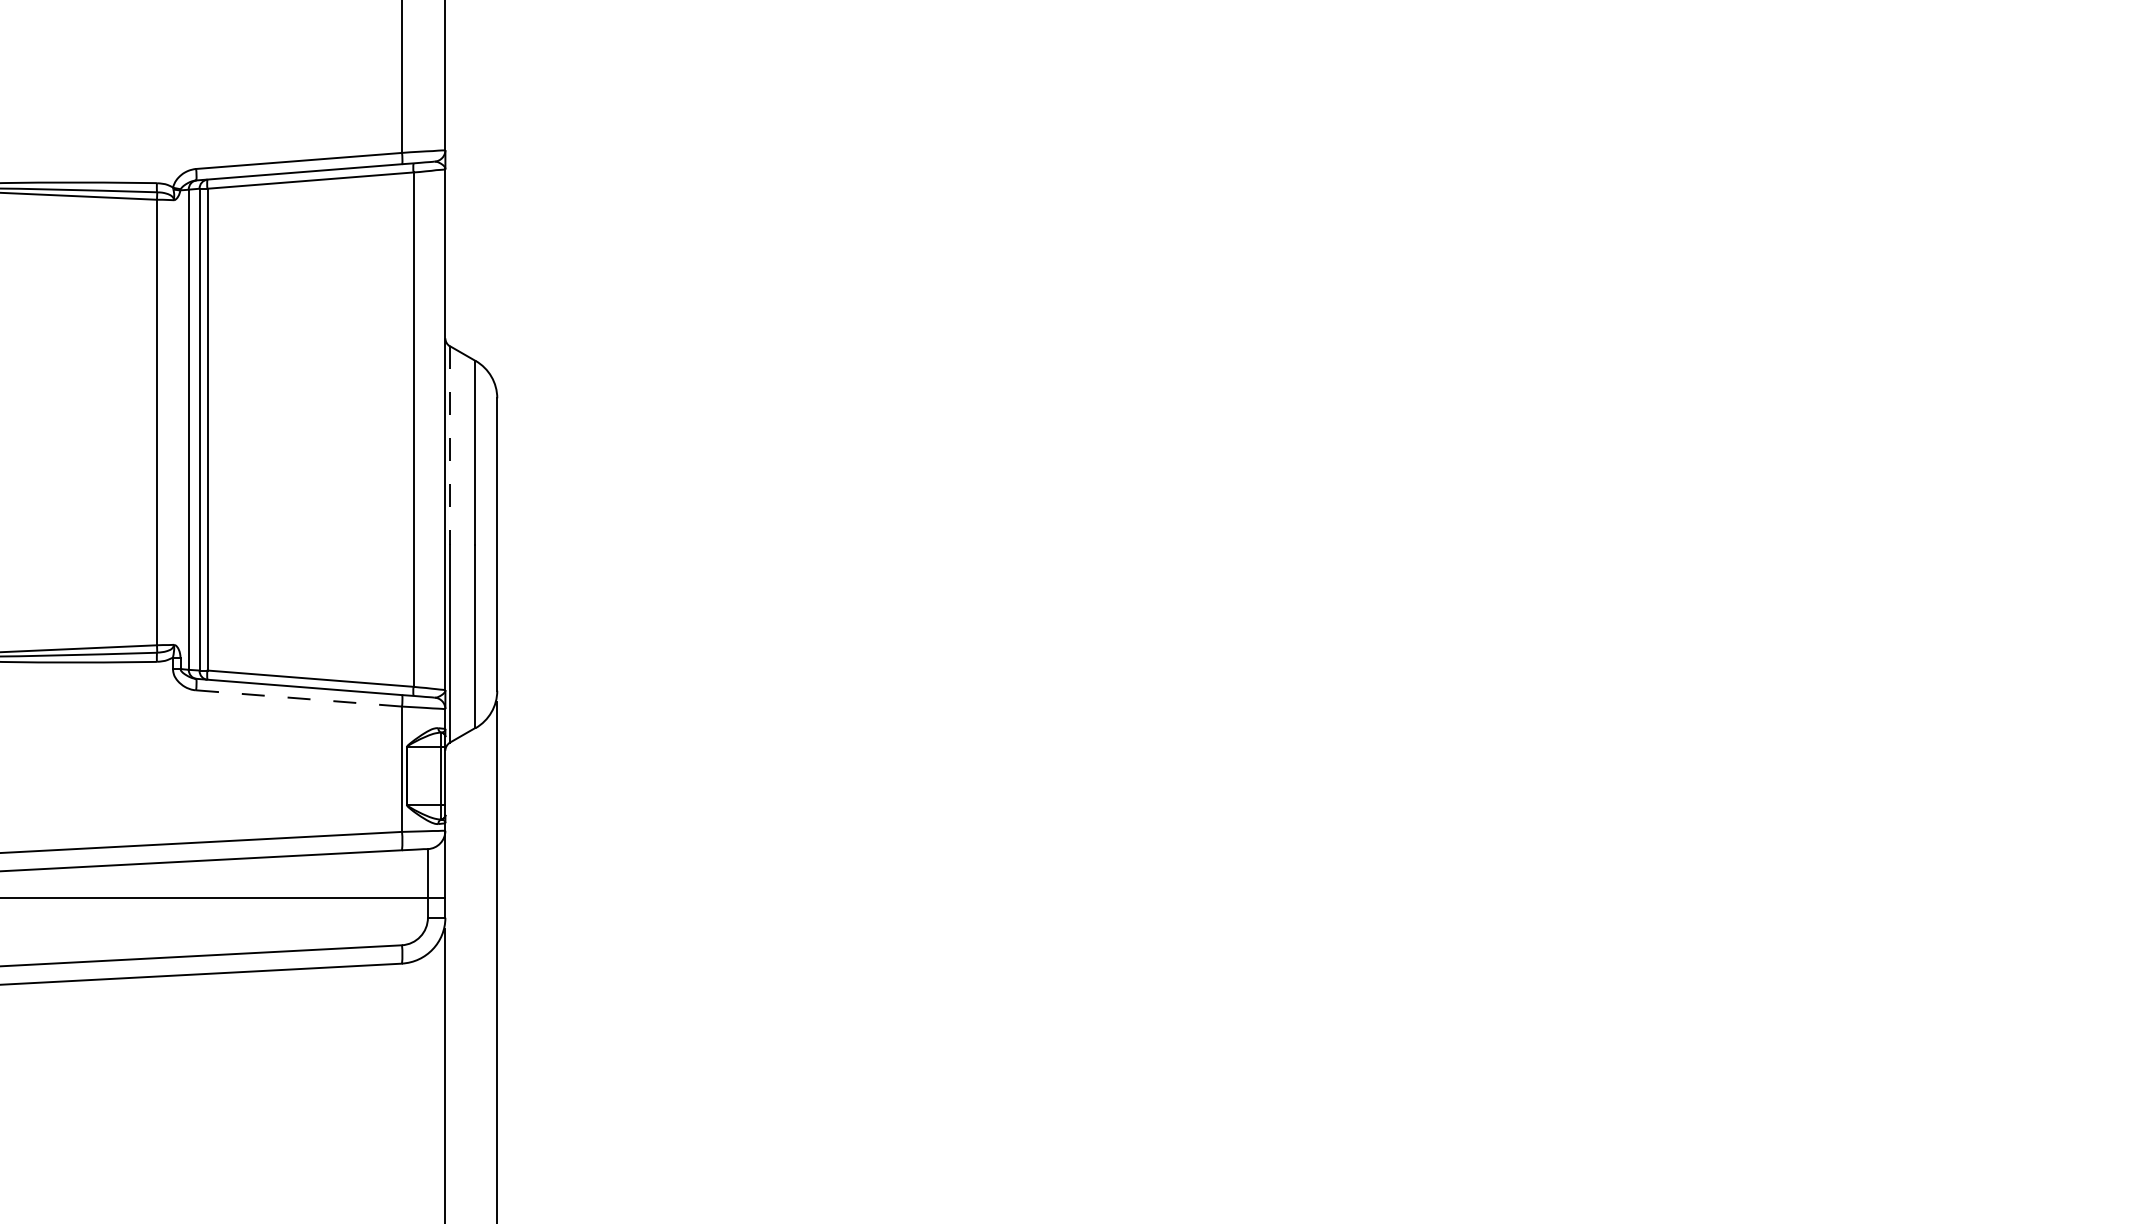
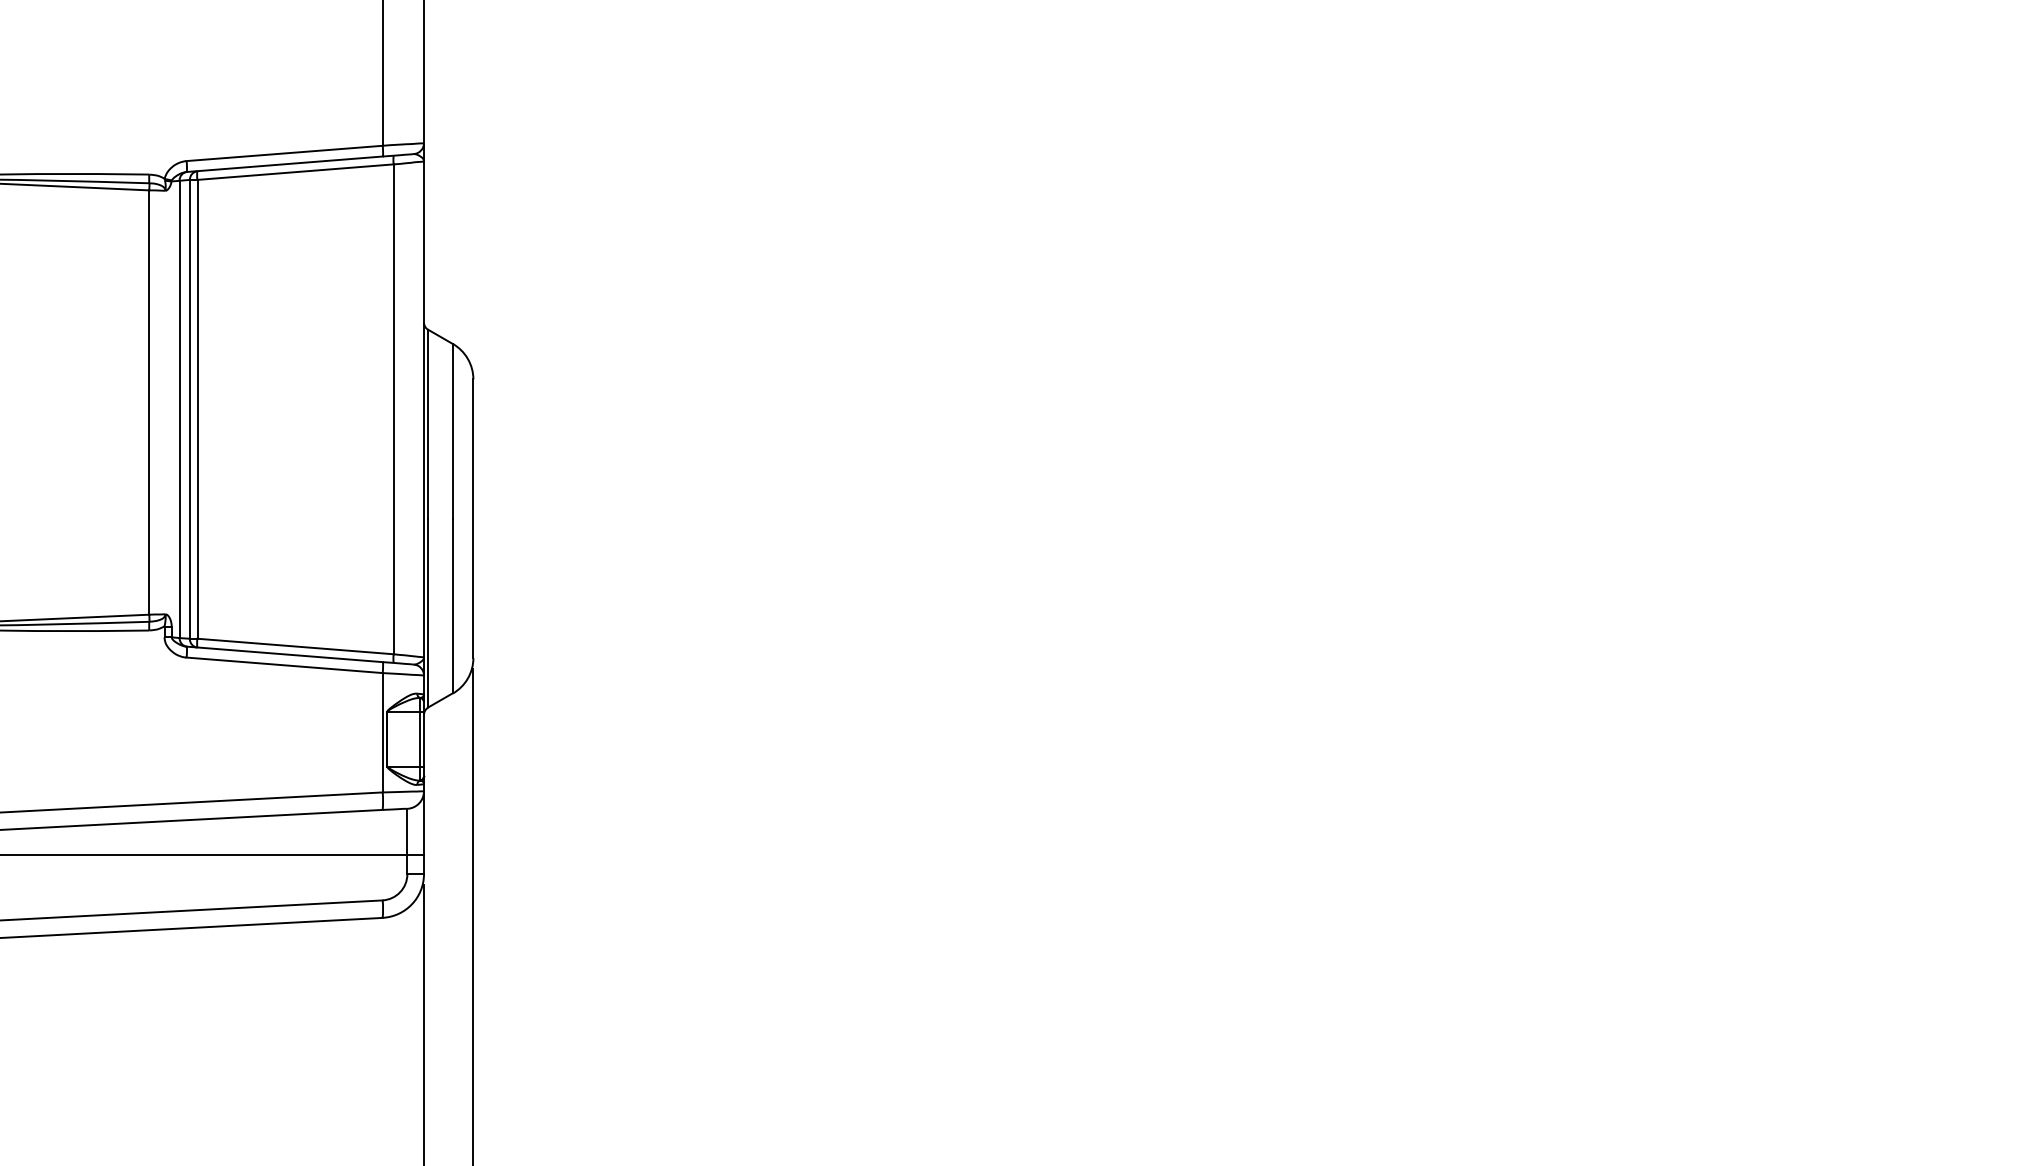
line: (450, 445) -> (428, 424), dashed -> solid
line: (298, 698) -> (284, 665), dashed -> solid

